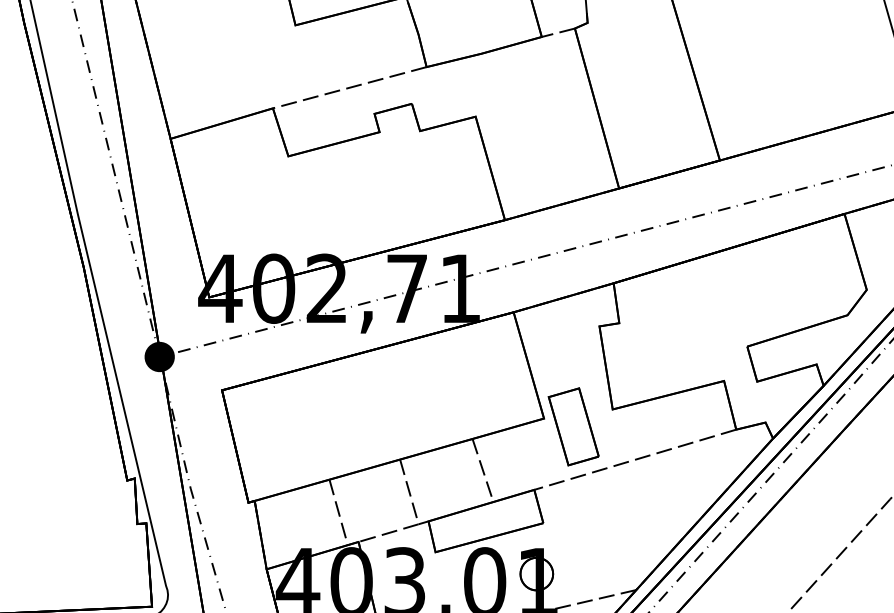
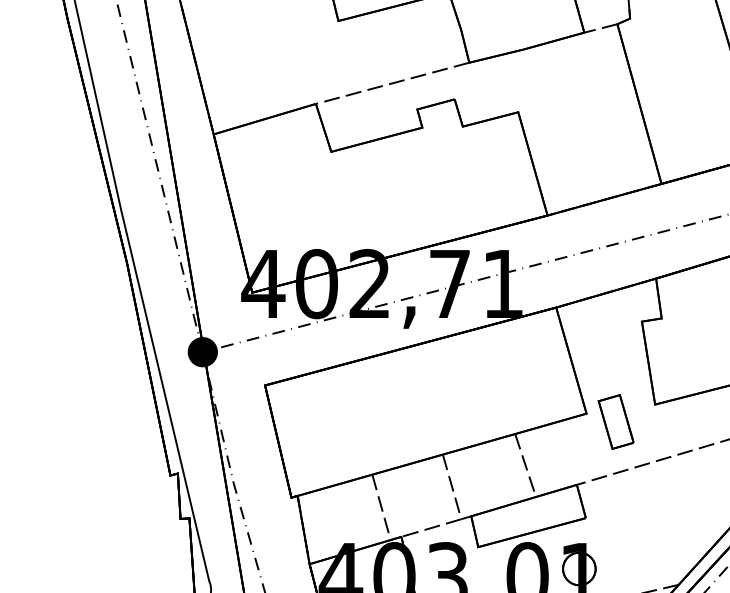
part: (573, 426) -> (615, 421), size x0.7

